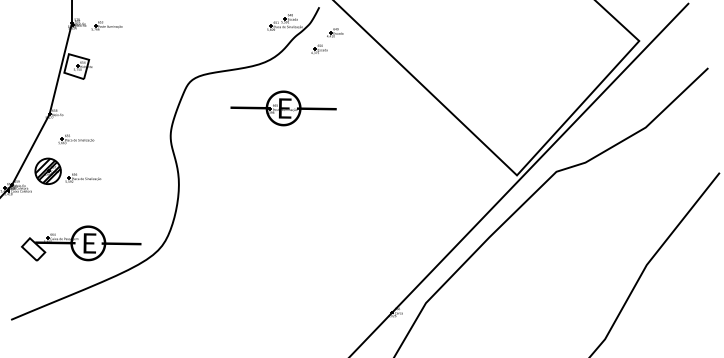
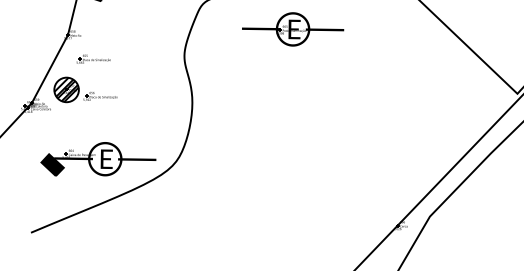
fill: (33, 249) -> (52, 165), added

